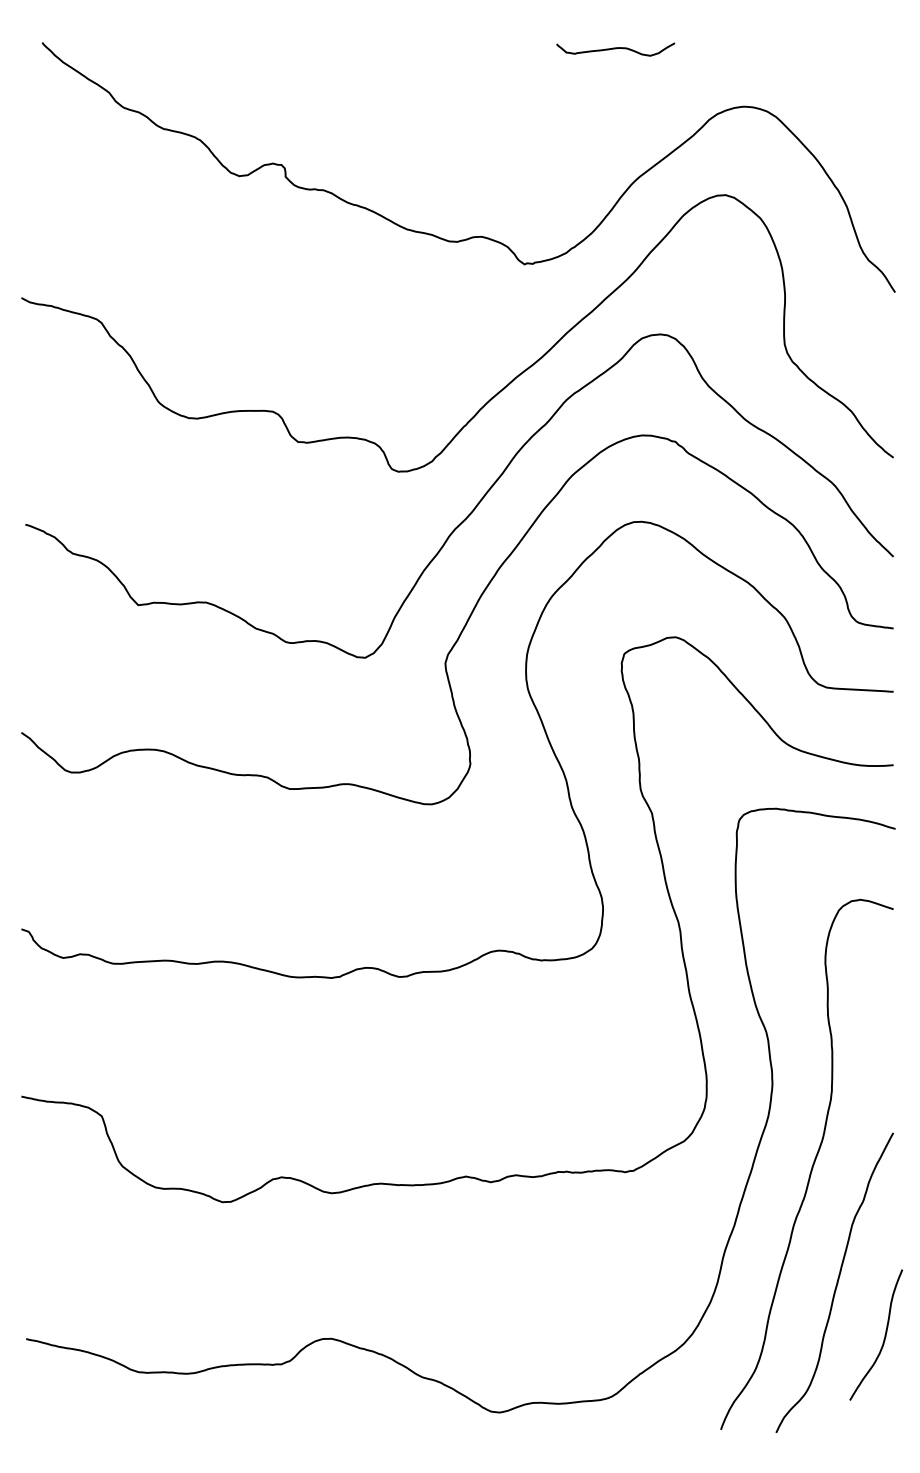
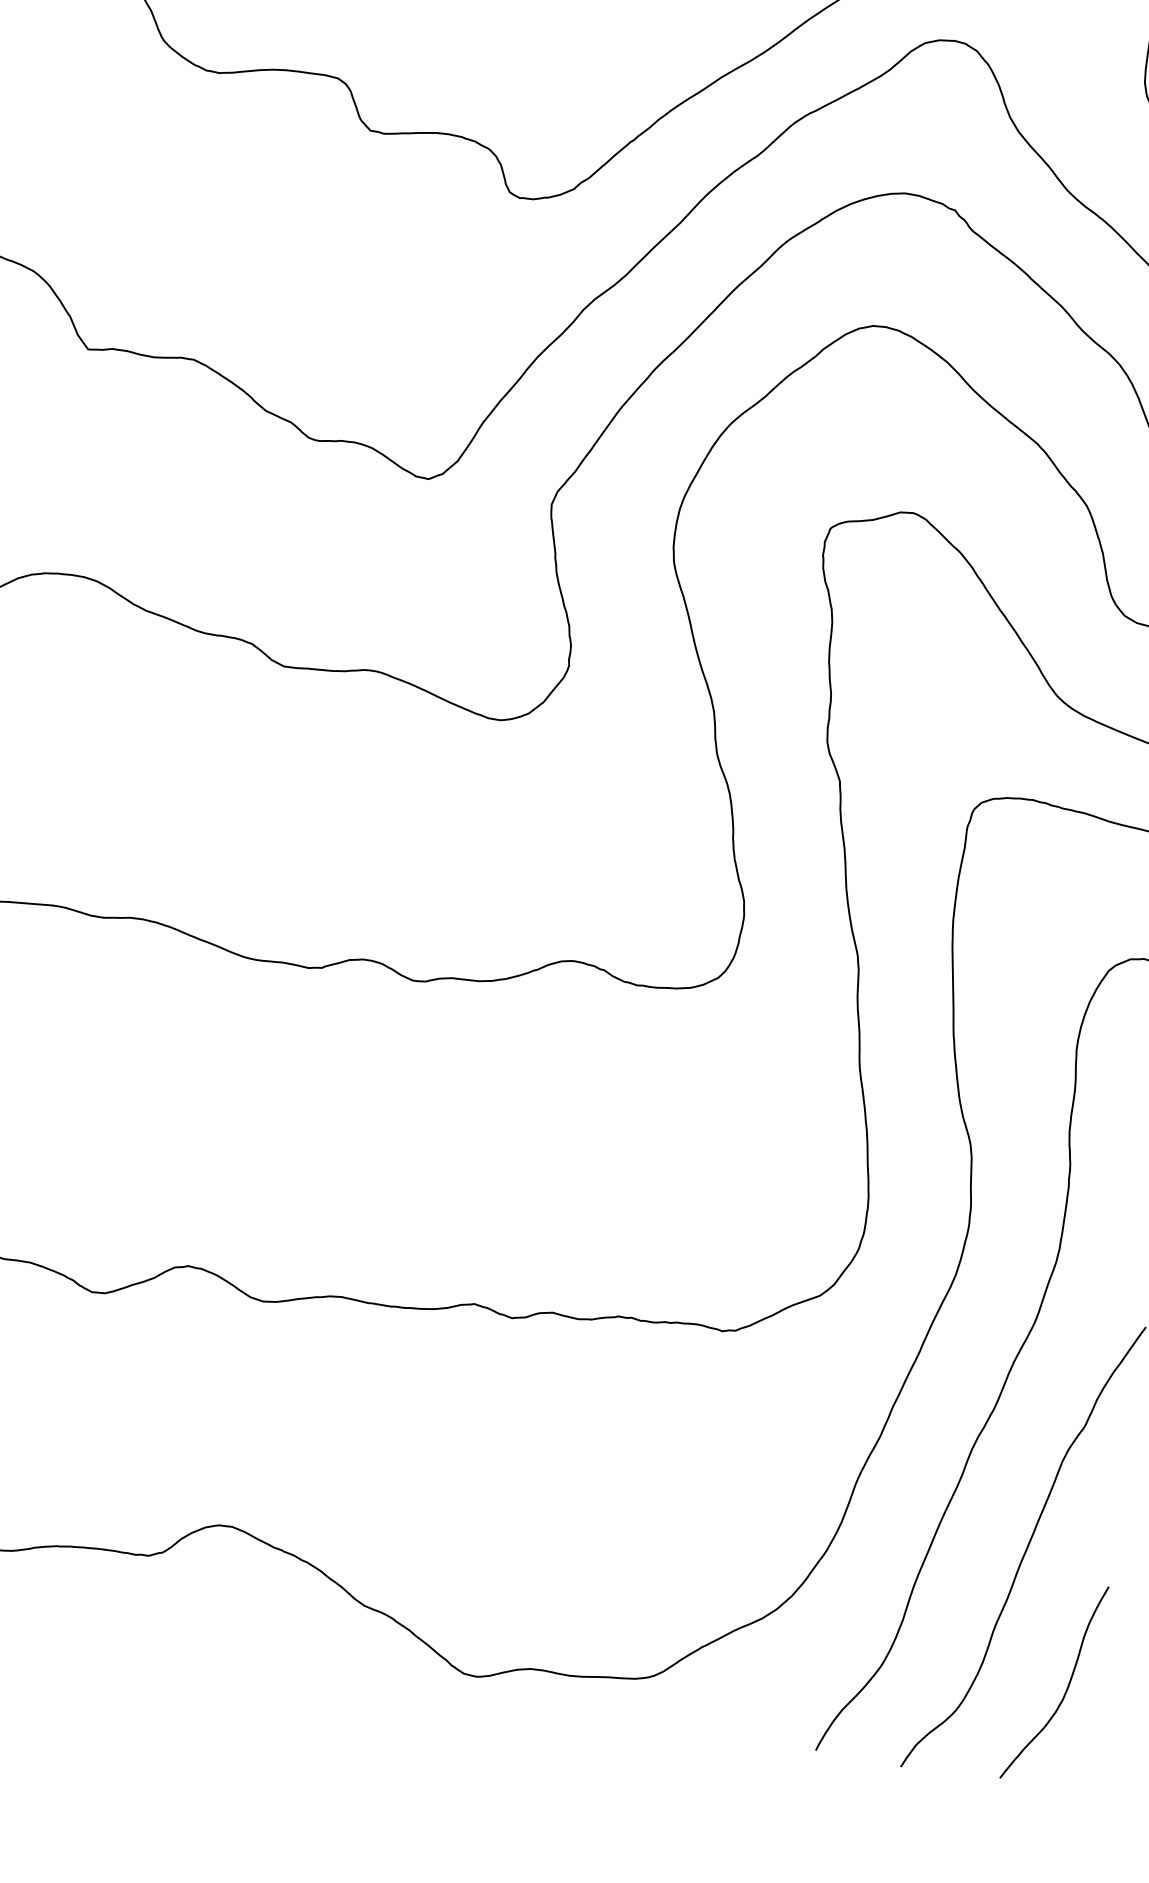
curve: (884, 1334) -> (1067, 1683), moved

